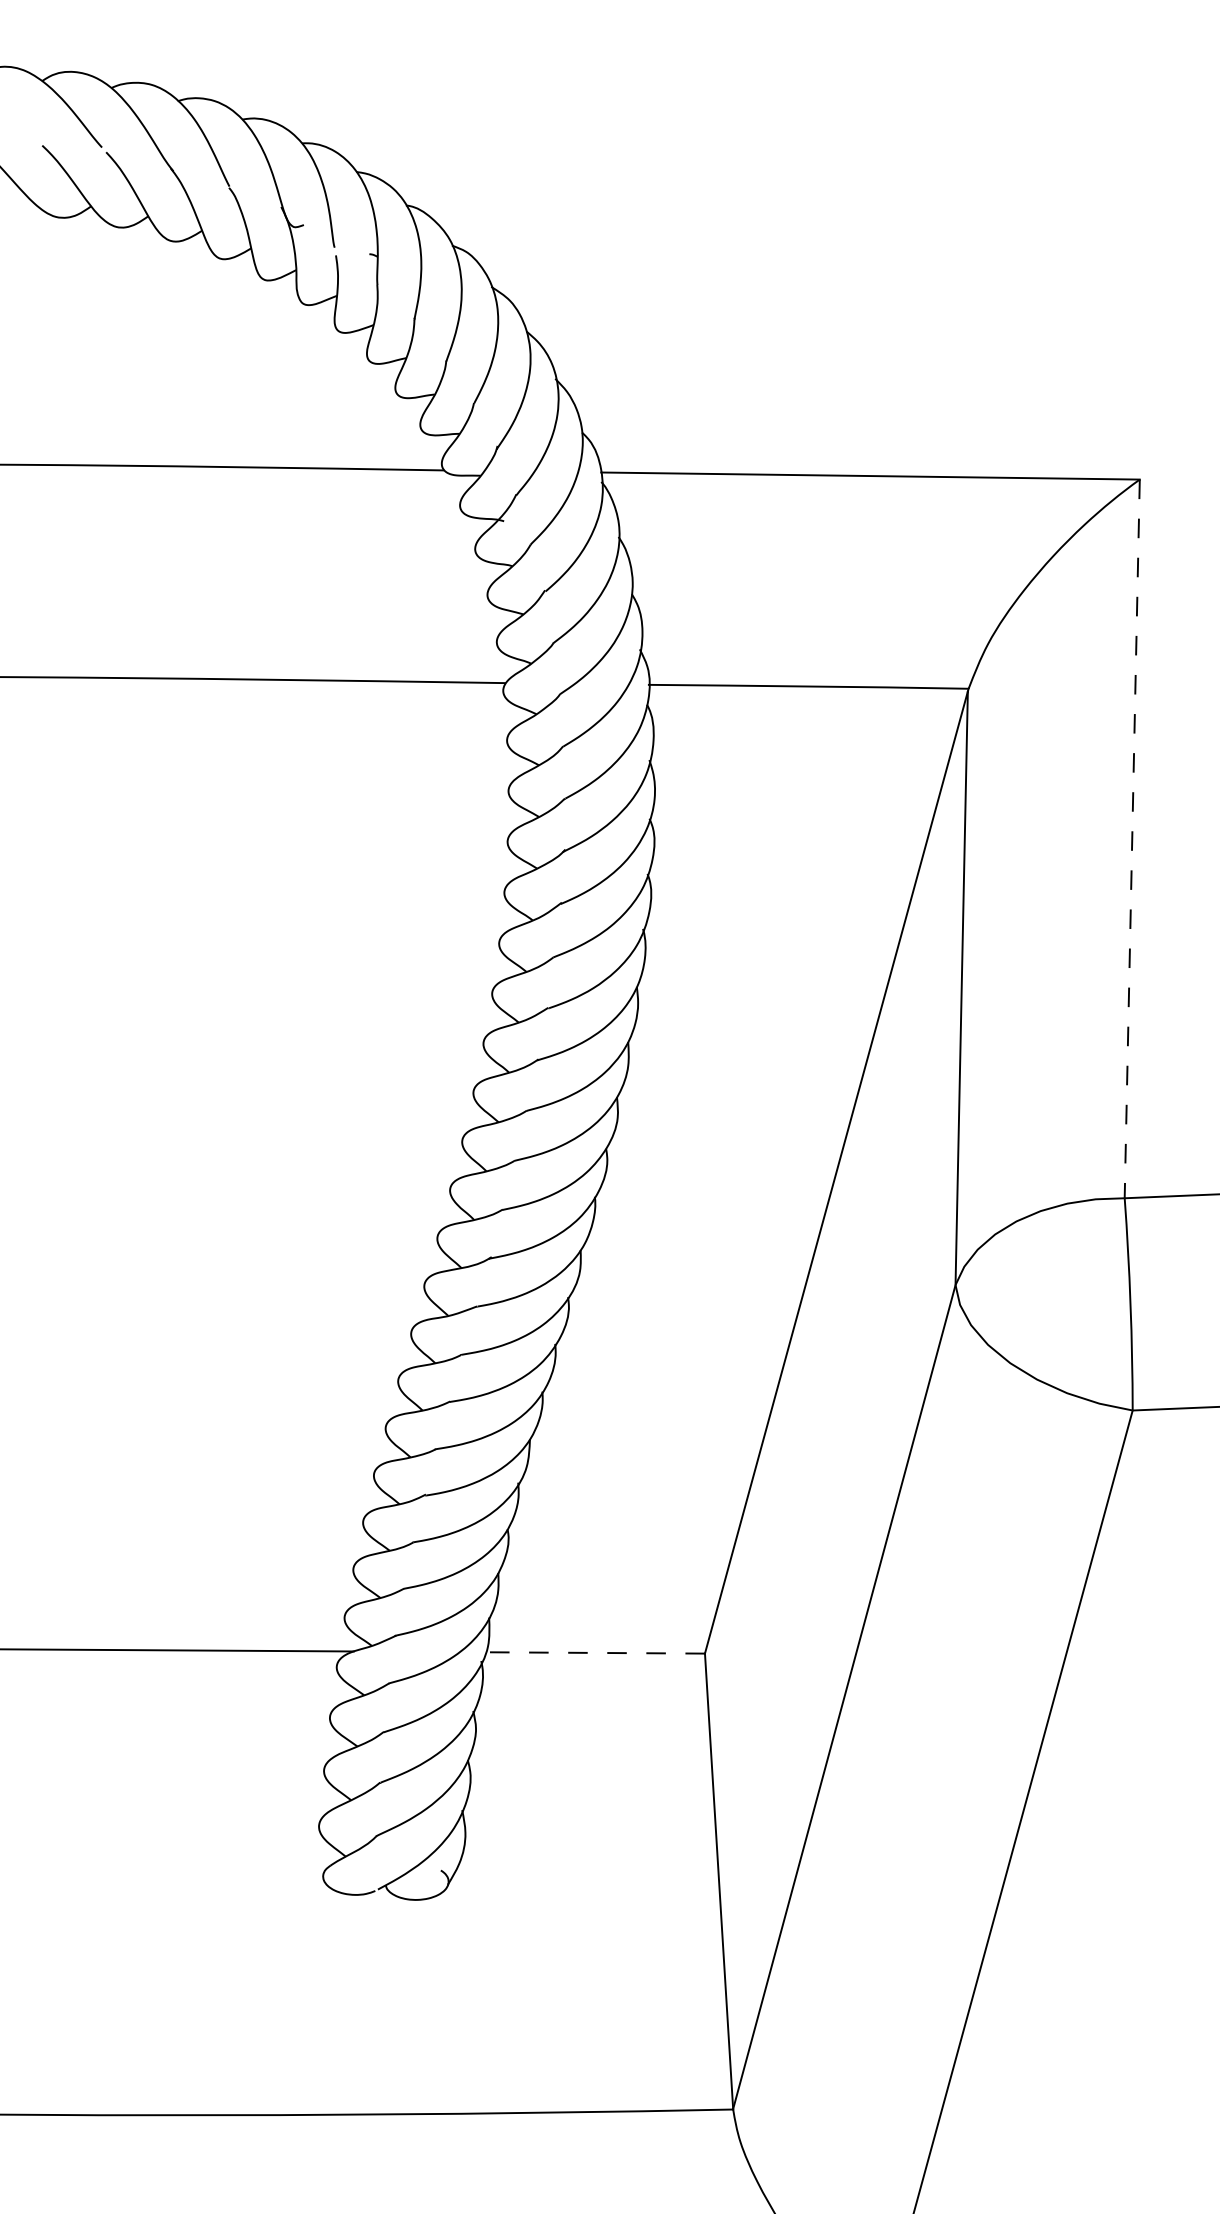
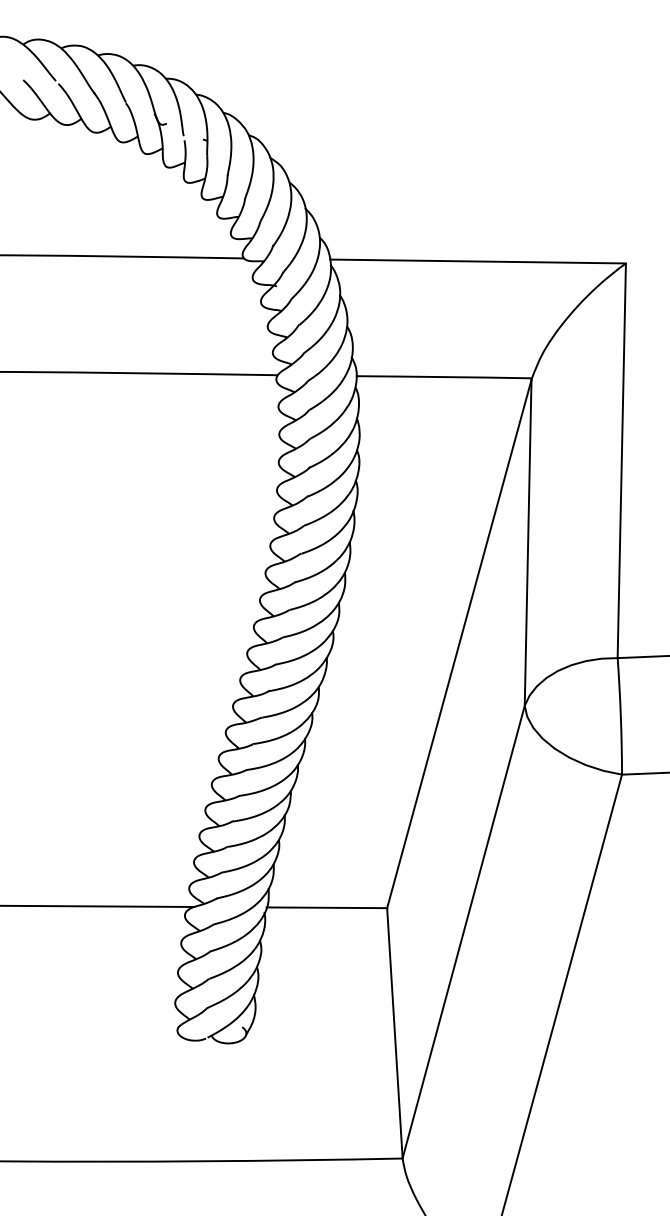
line: (1131, 838) -> (621, 460), dashed -> solid
line: (594, 1652) -> (326, 907), dashed -> solid

